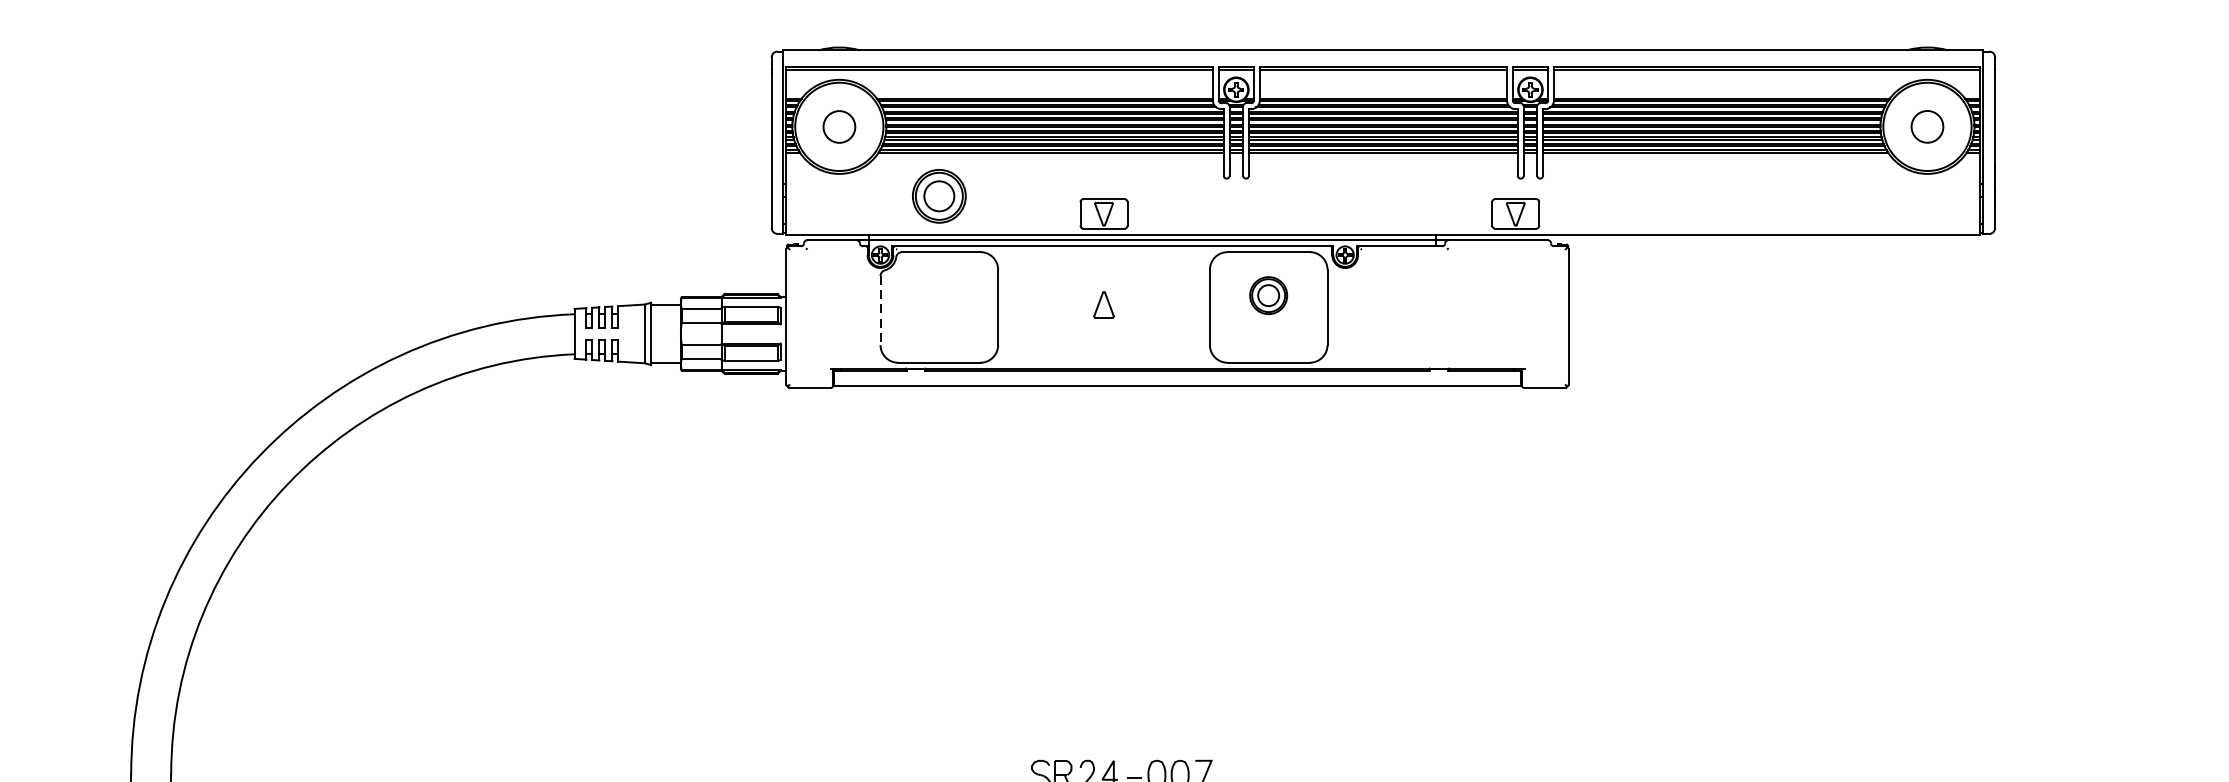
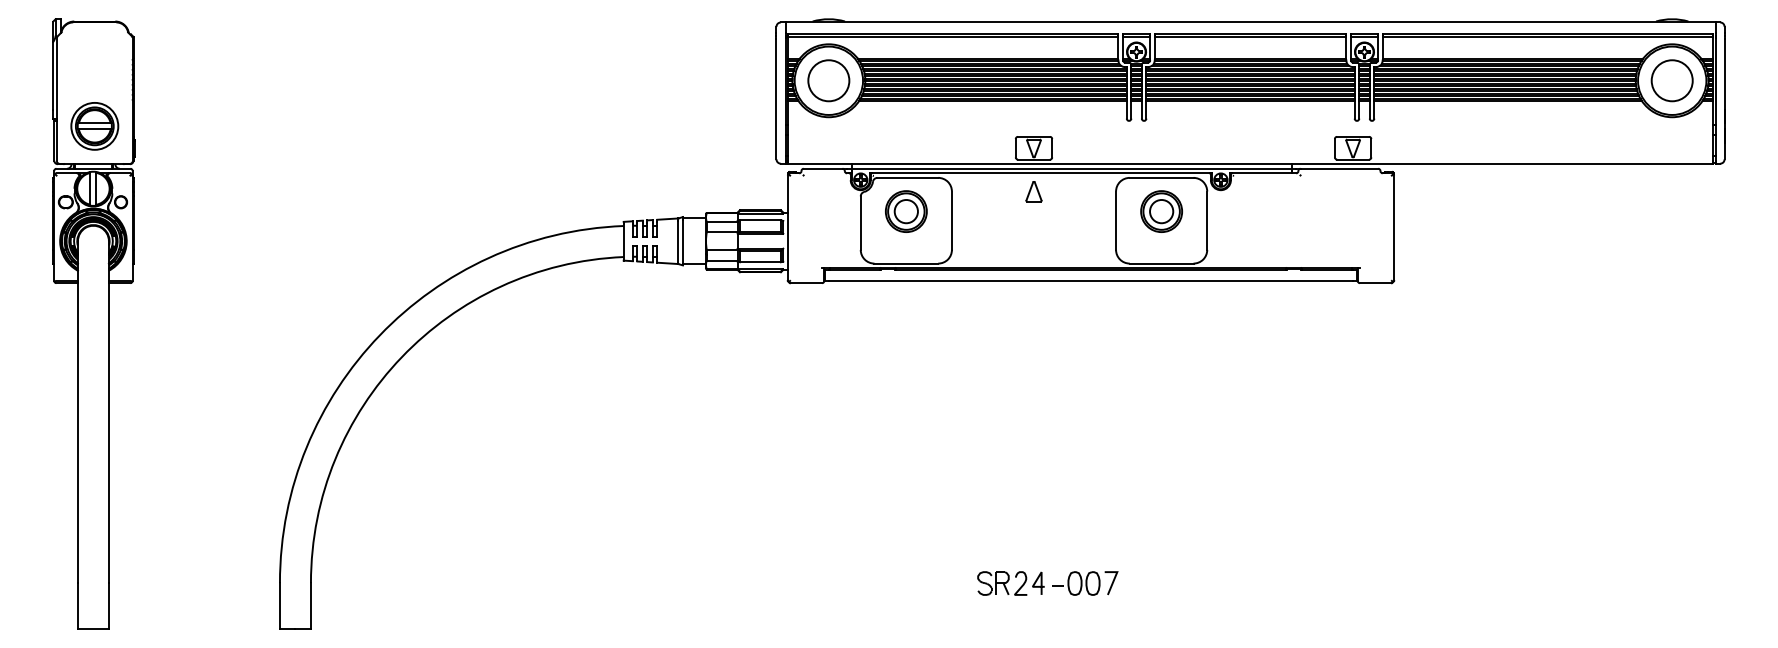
circle: (838, 126) -> (828, 80), size x1.67
circle: (1926, 126) -> (1671, 80), size x1.67
part: (939, 196) -> (906, 211), moved
part: (1268, 295) -> (1161, 211), size x1.43
part: (1103, 304) -> (1033, 191), moved
line: (880, 311) -> (860, 223), dashed -> solid

